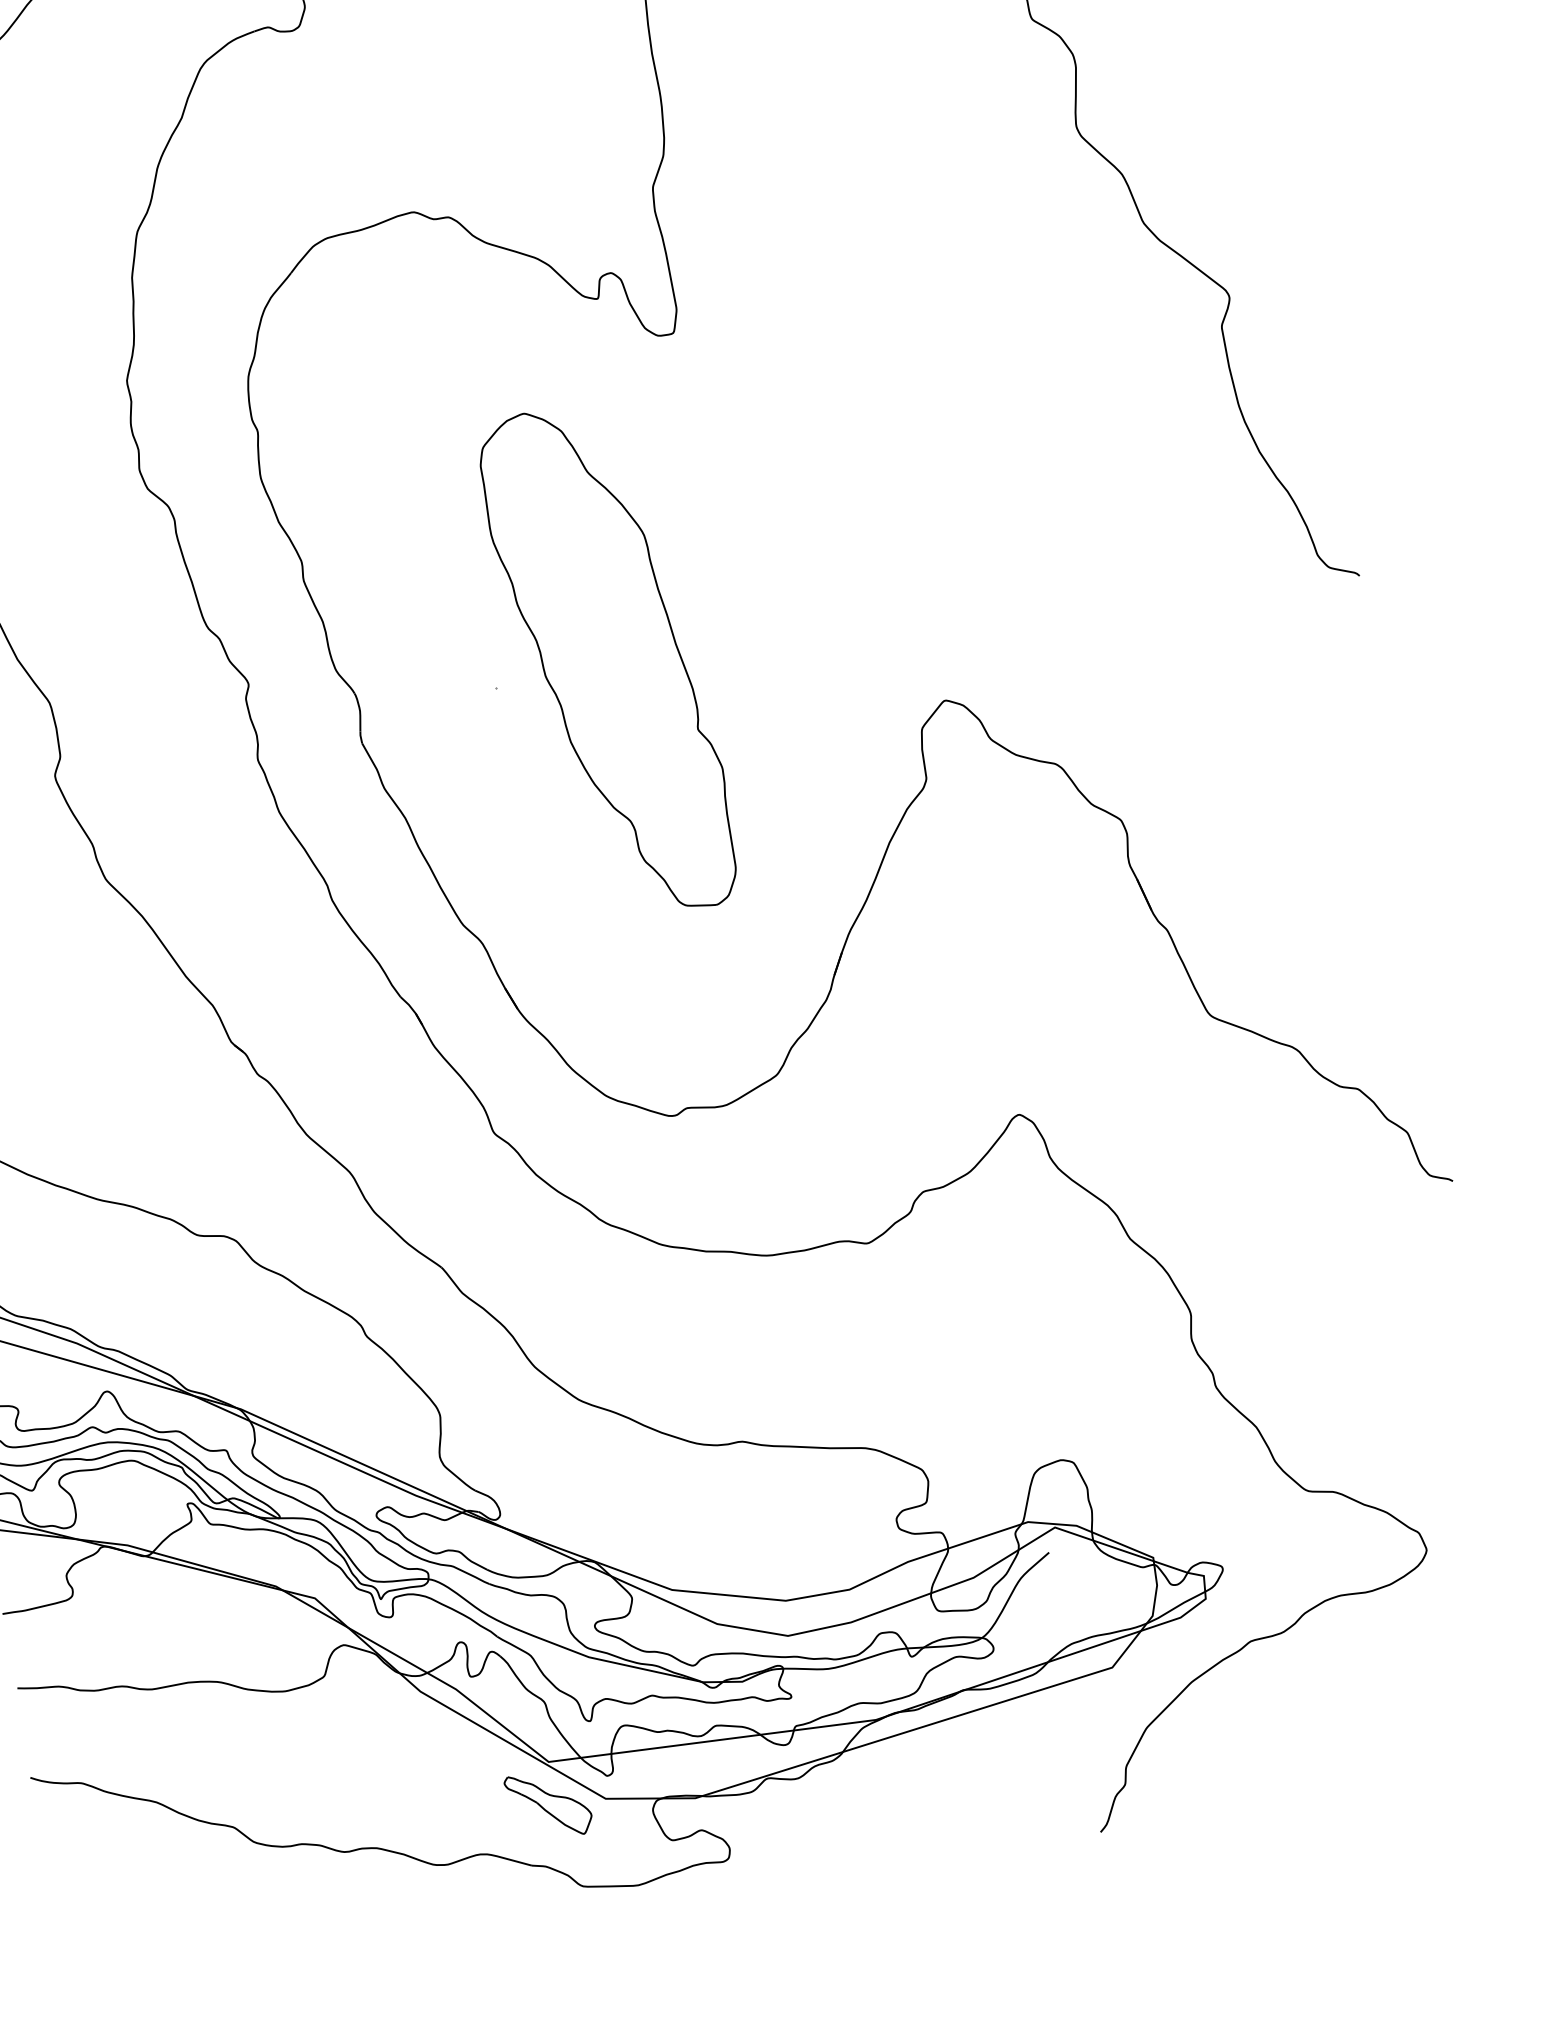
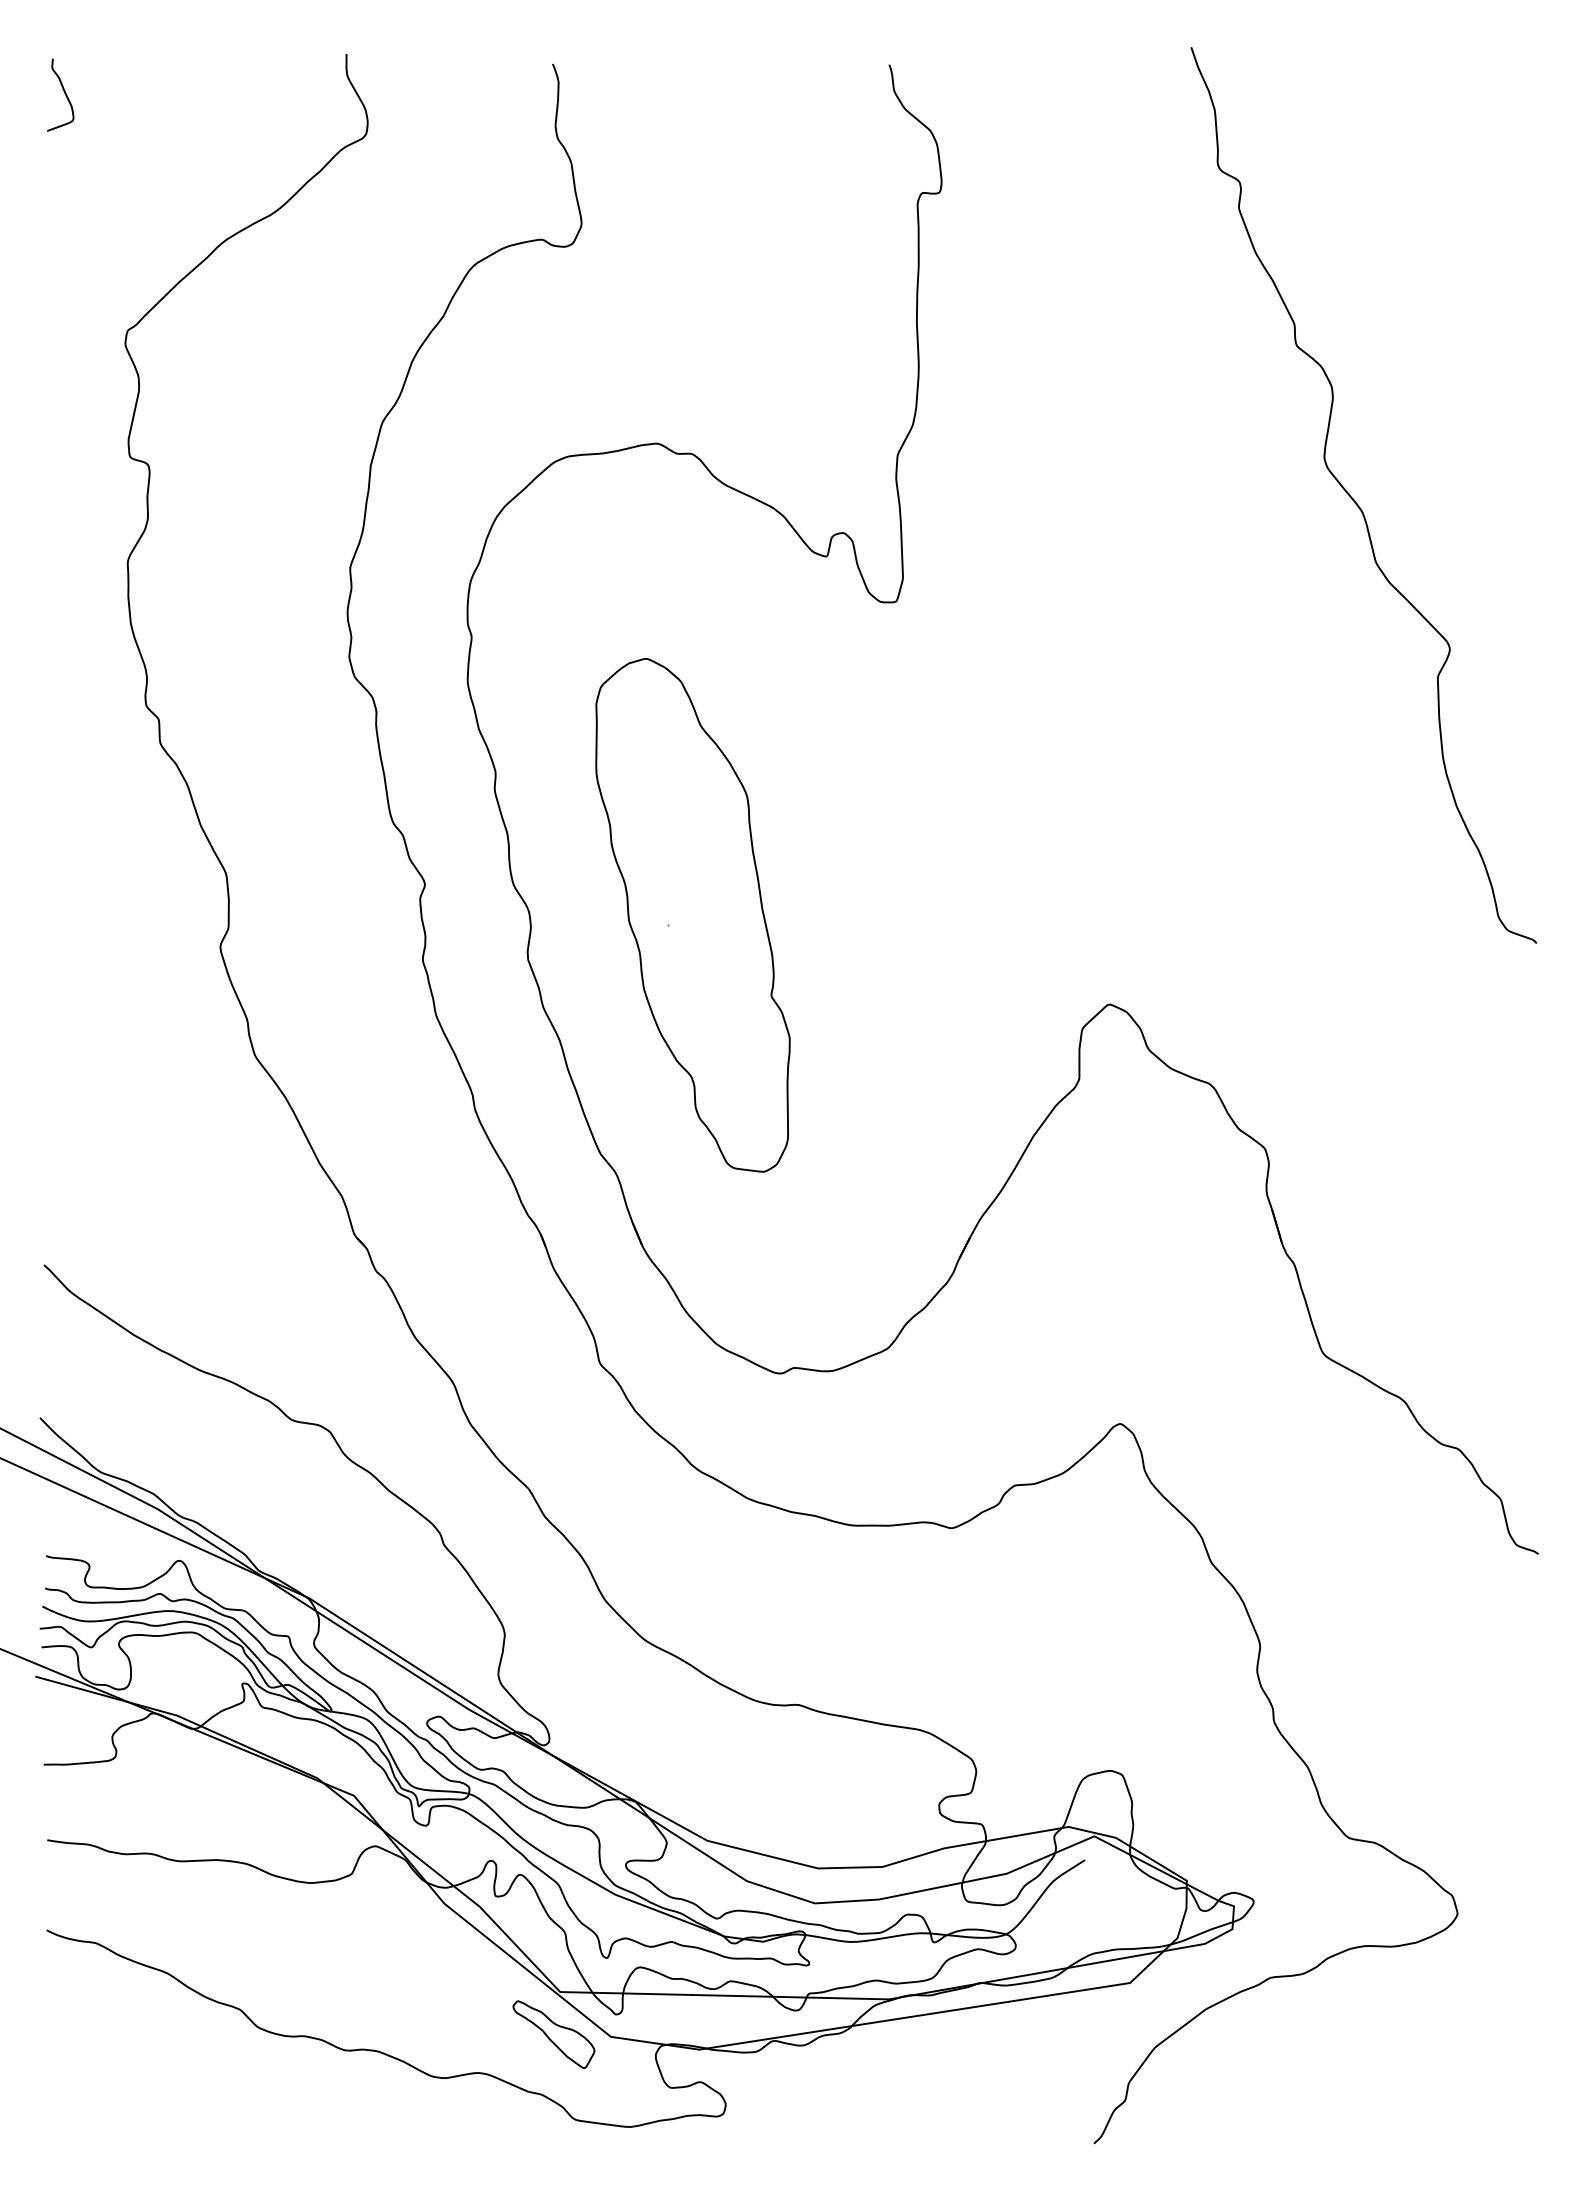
part: (607, 661) -> (692, 915), moved

